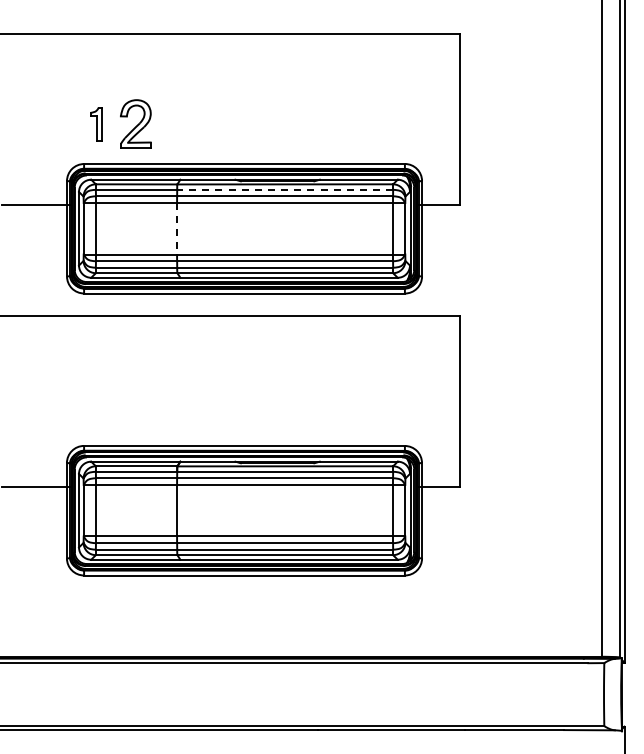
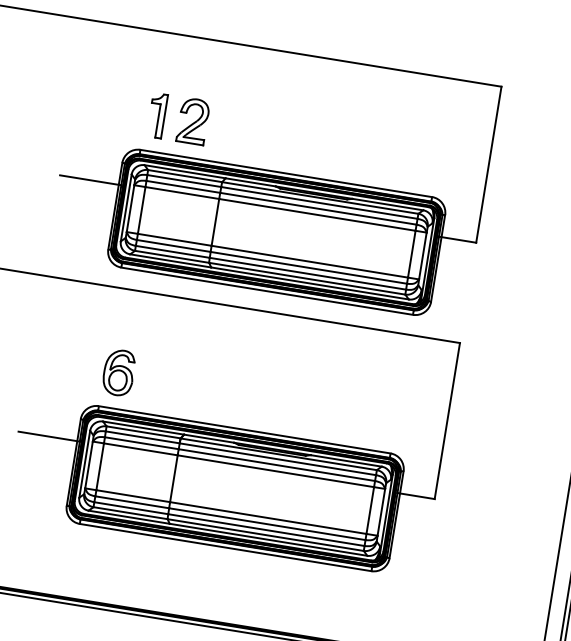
part: (95, 124) -> (156, 115), size x1.43
line: (285, 189) -> (319, 202), dashed -> solid
line: (177, 228) -> (215, 222), dashed -> solid
part: (99, 406) -> (118, 372), added

